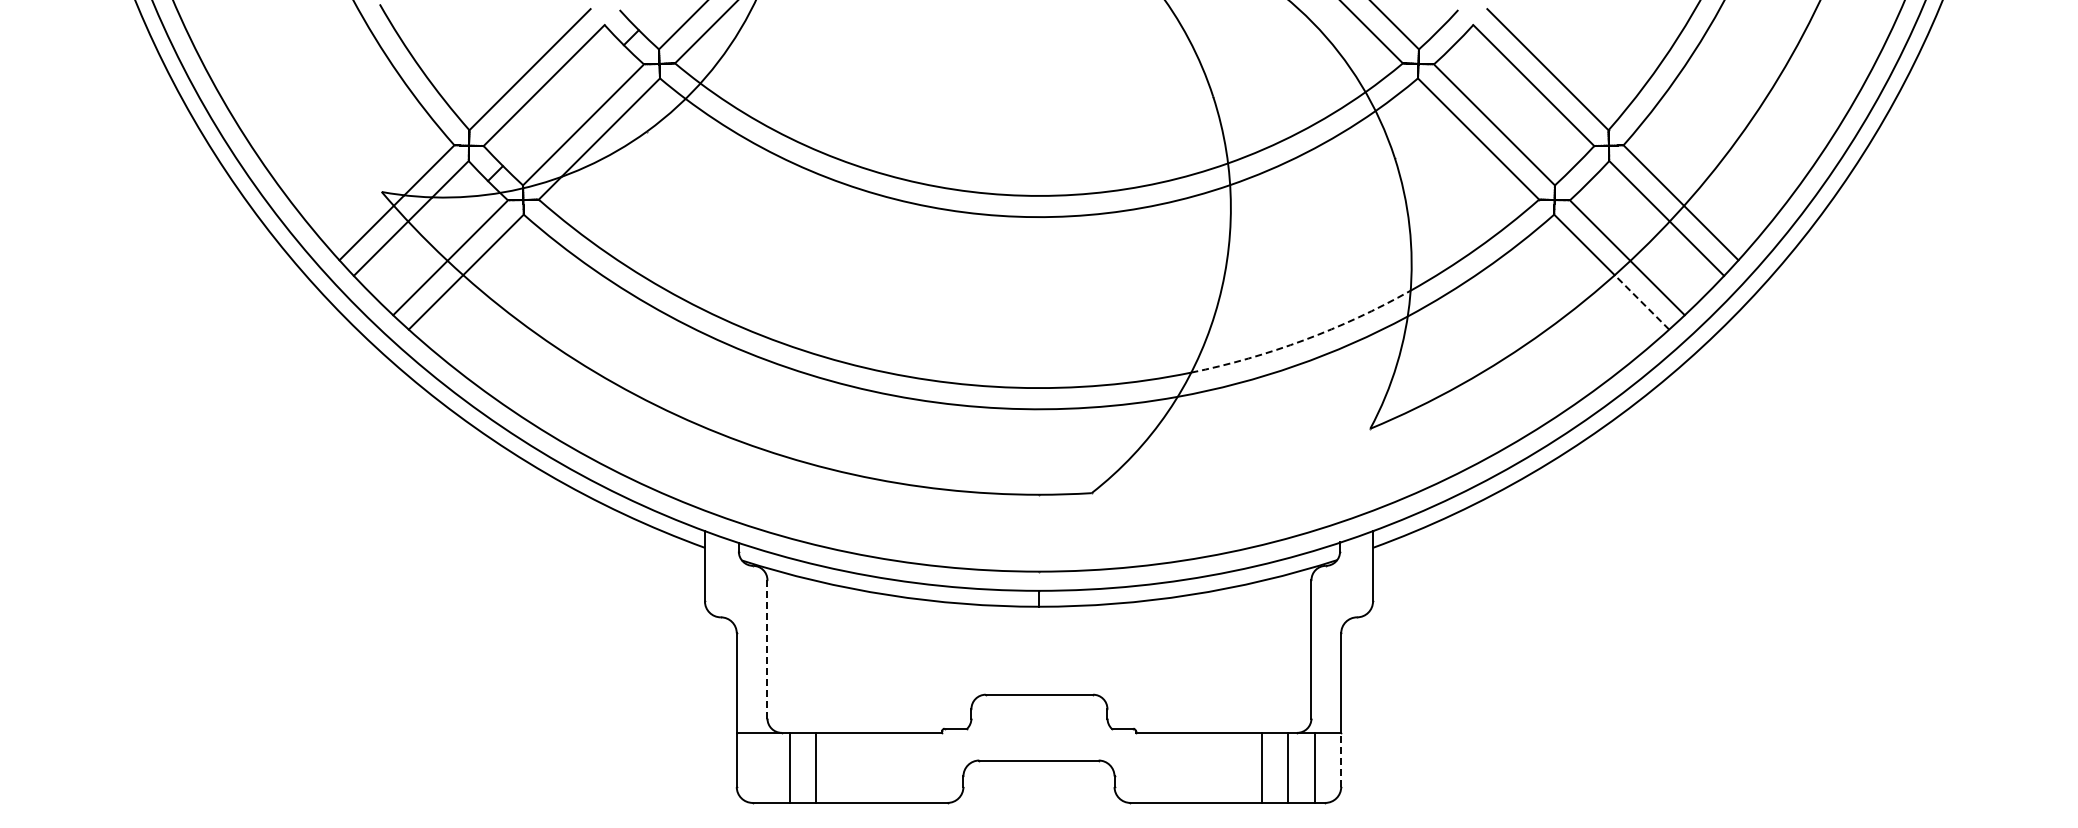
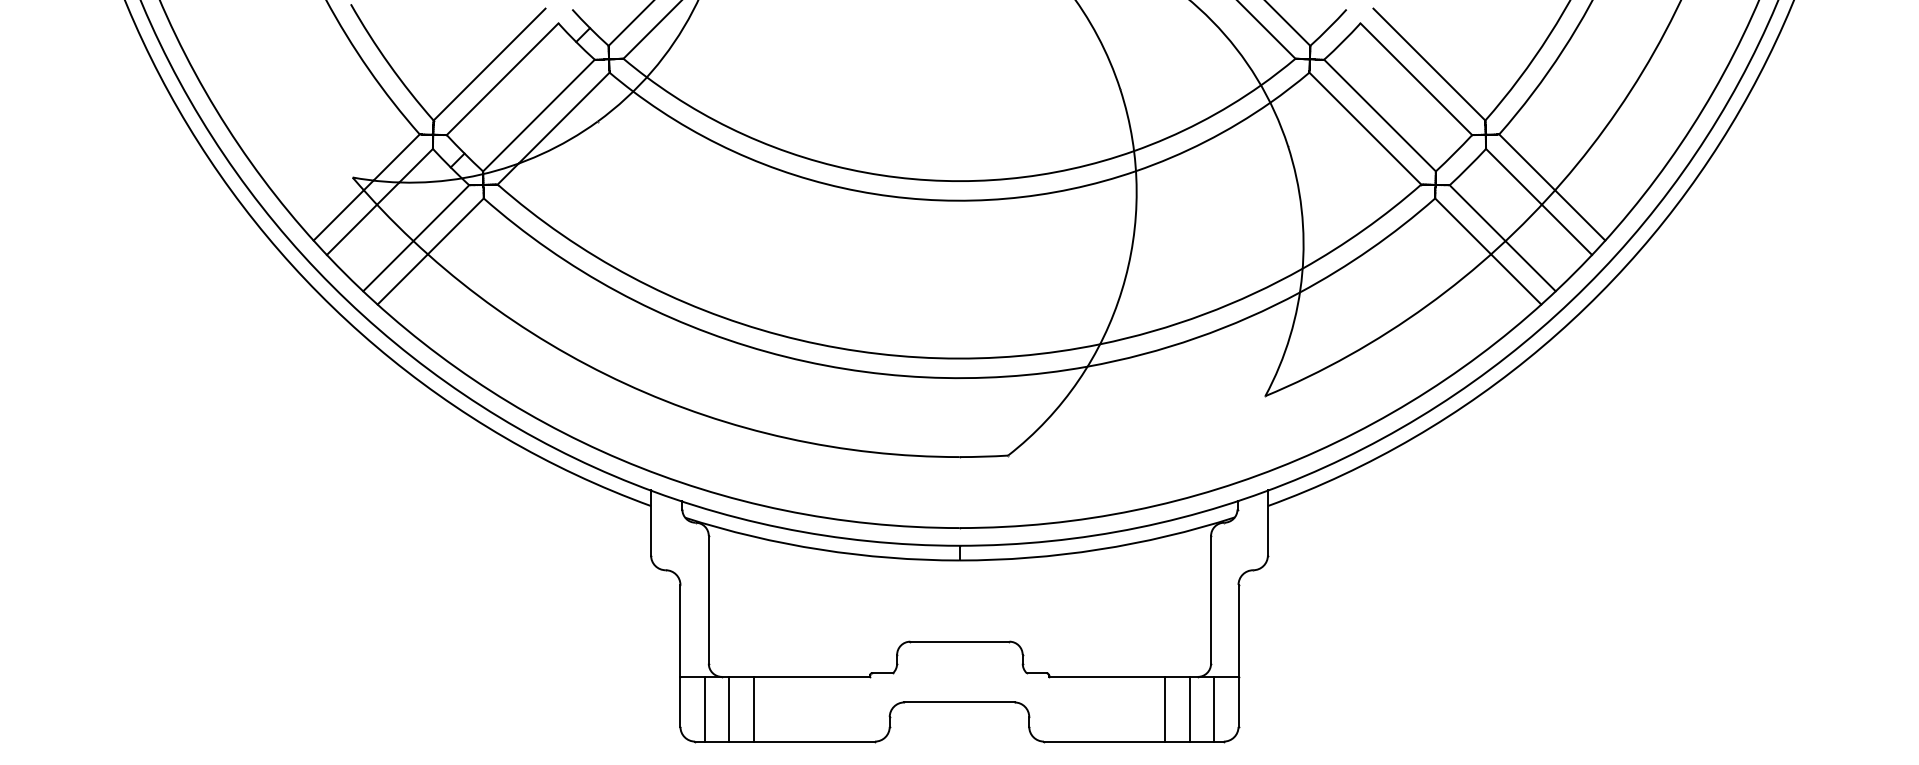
line: (1641, 302) -> (1515, 279), dashed -> solid
arc: (1304, 340) -> (1204, 314), dashed -> solid
line: (767, 649) -> (708, 599), dashed -> solid
line: (1341, 759) -> (1238, 701), dashed -> solid
line: (763, 767) -> (705, 708), added

